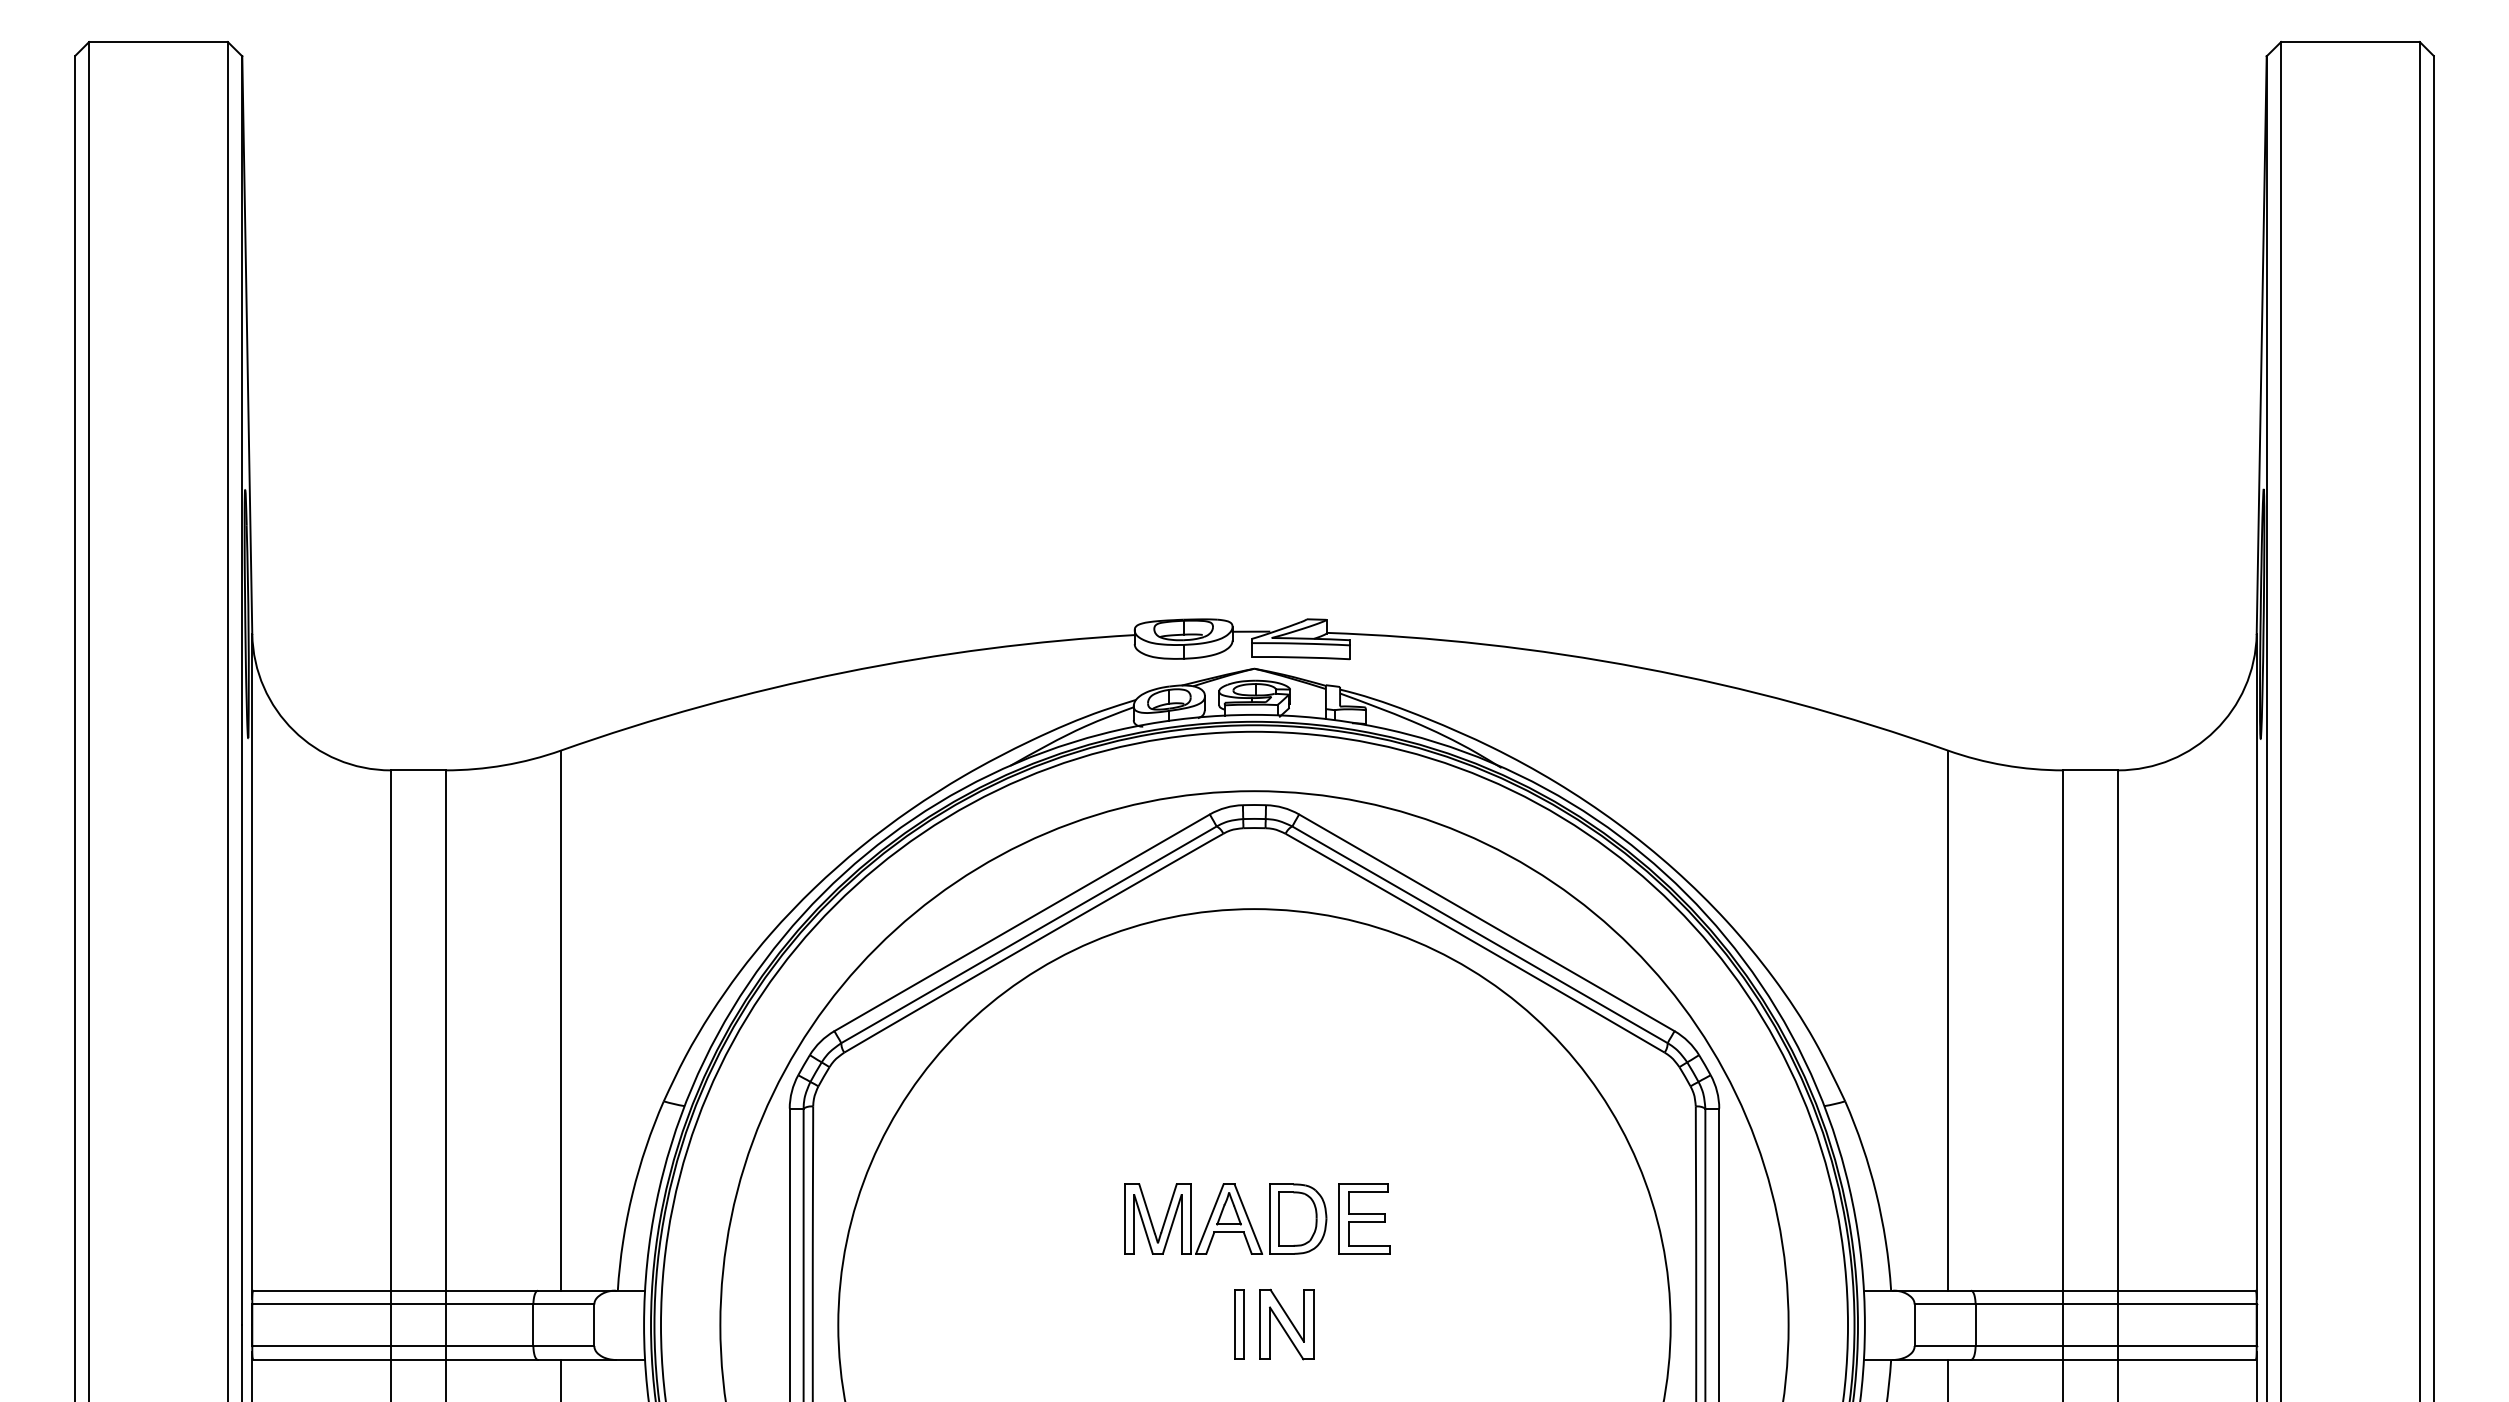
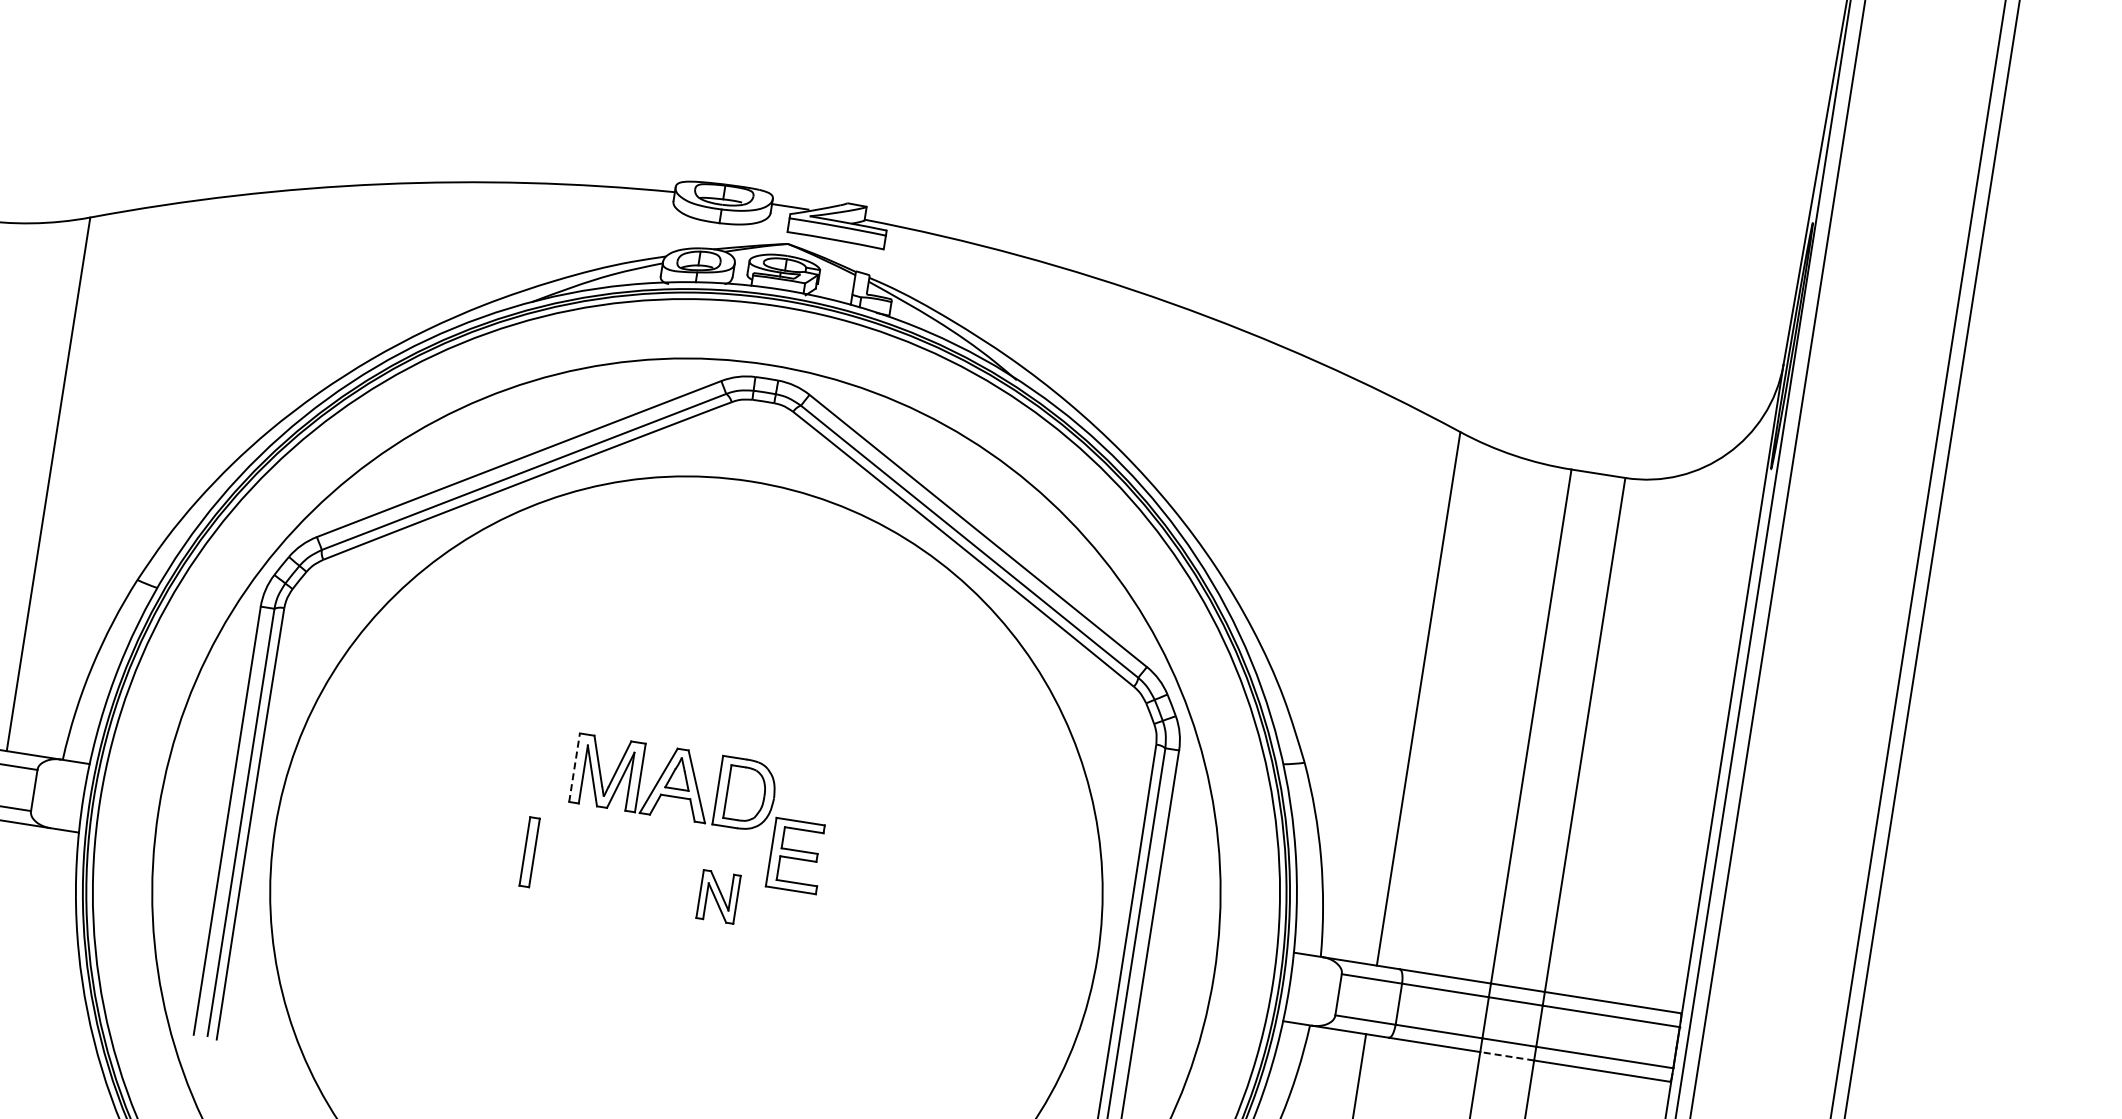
part: (1364, 1218) -> (796, 855), moved
line: (1124, 1219) -> (574, 768), solid -> dashed
part: (1239, 1324) -> (529, 852), moved
part: (1286, 1324) -> (718, 896), size x0.7
line: (2090, 1359) -> (1507, 1055), solid -> dashed

